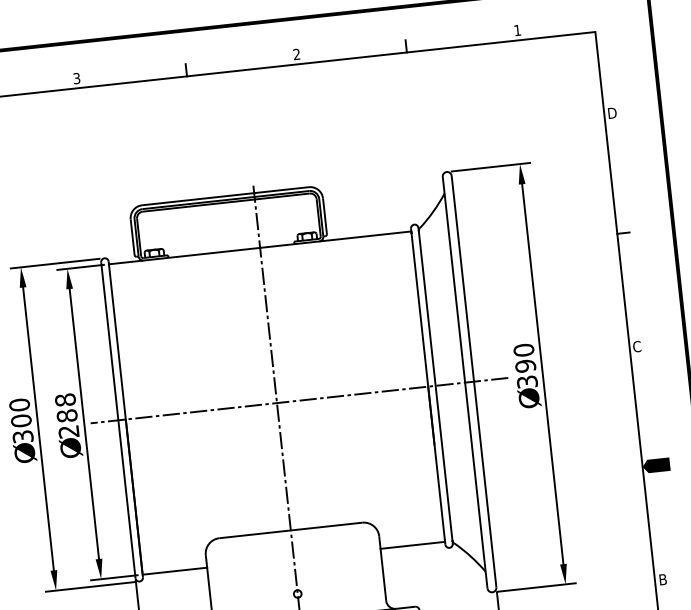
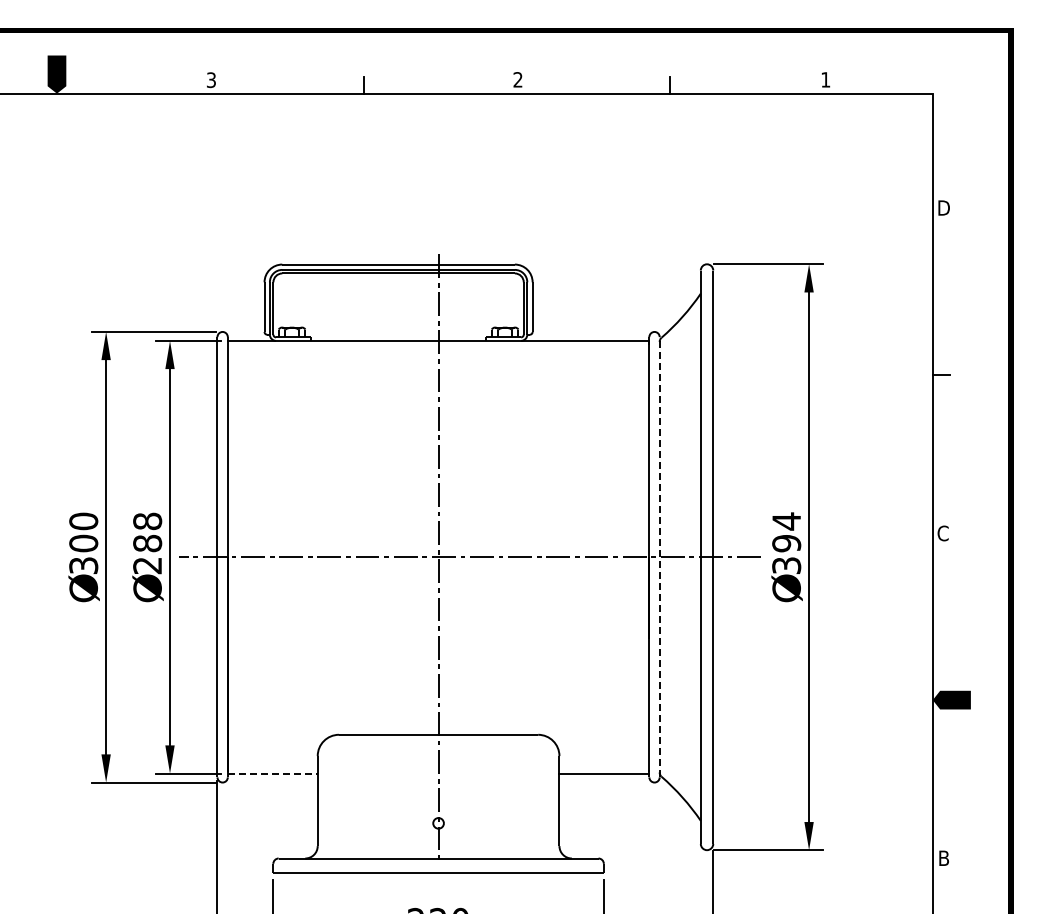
text: (523, 350) -> (786, 521), 390 -> 394
line: (435, 385) -> (659, 556), solid -> dashed
line: (174, 571) -> (272, 773), solid -> dashed

